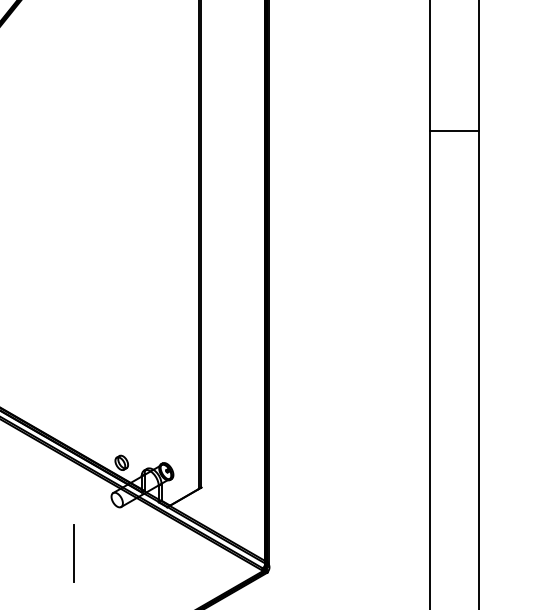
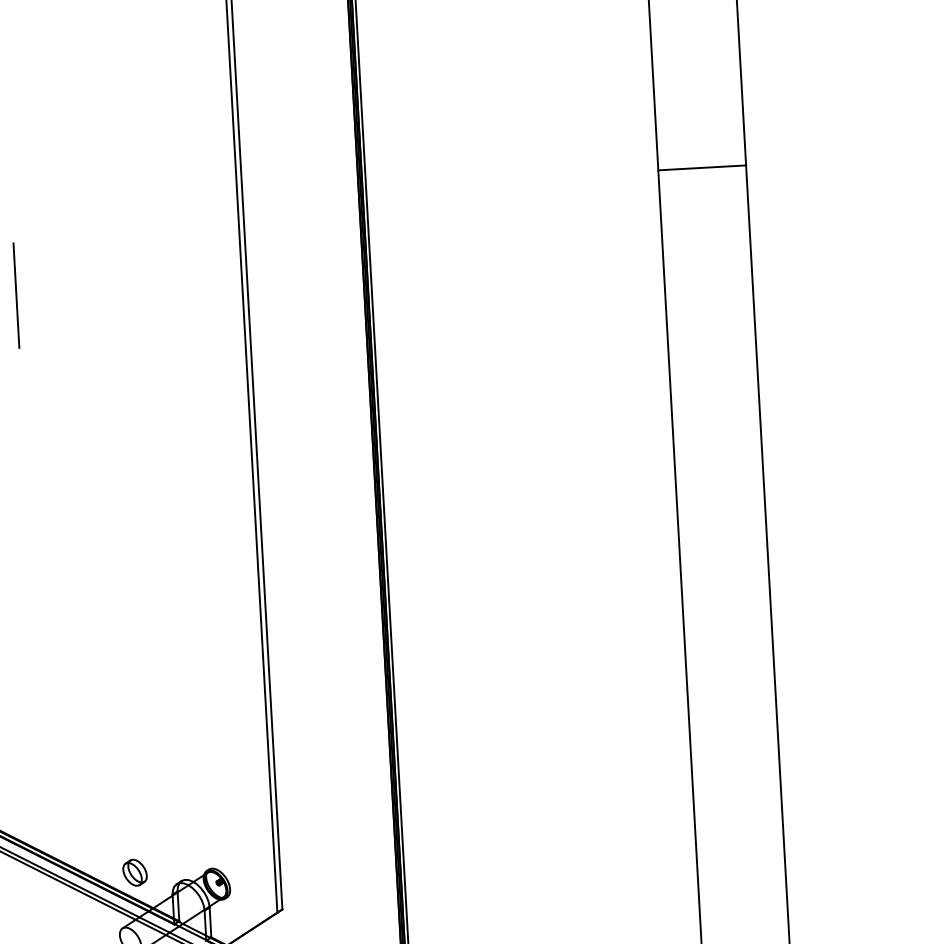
line: (454, 130) -> (702, 167), moved
line: (74, 142) -> (16, 295), added

